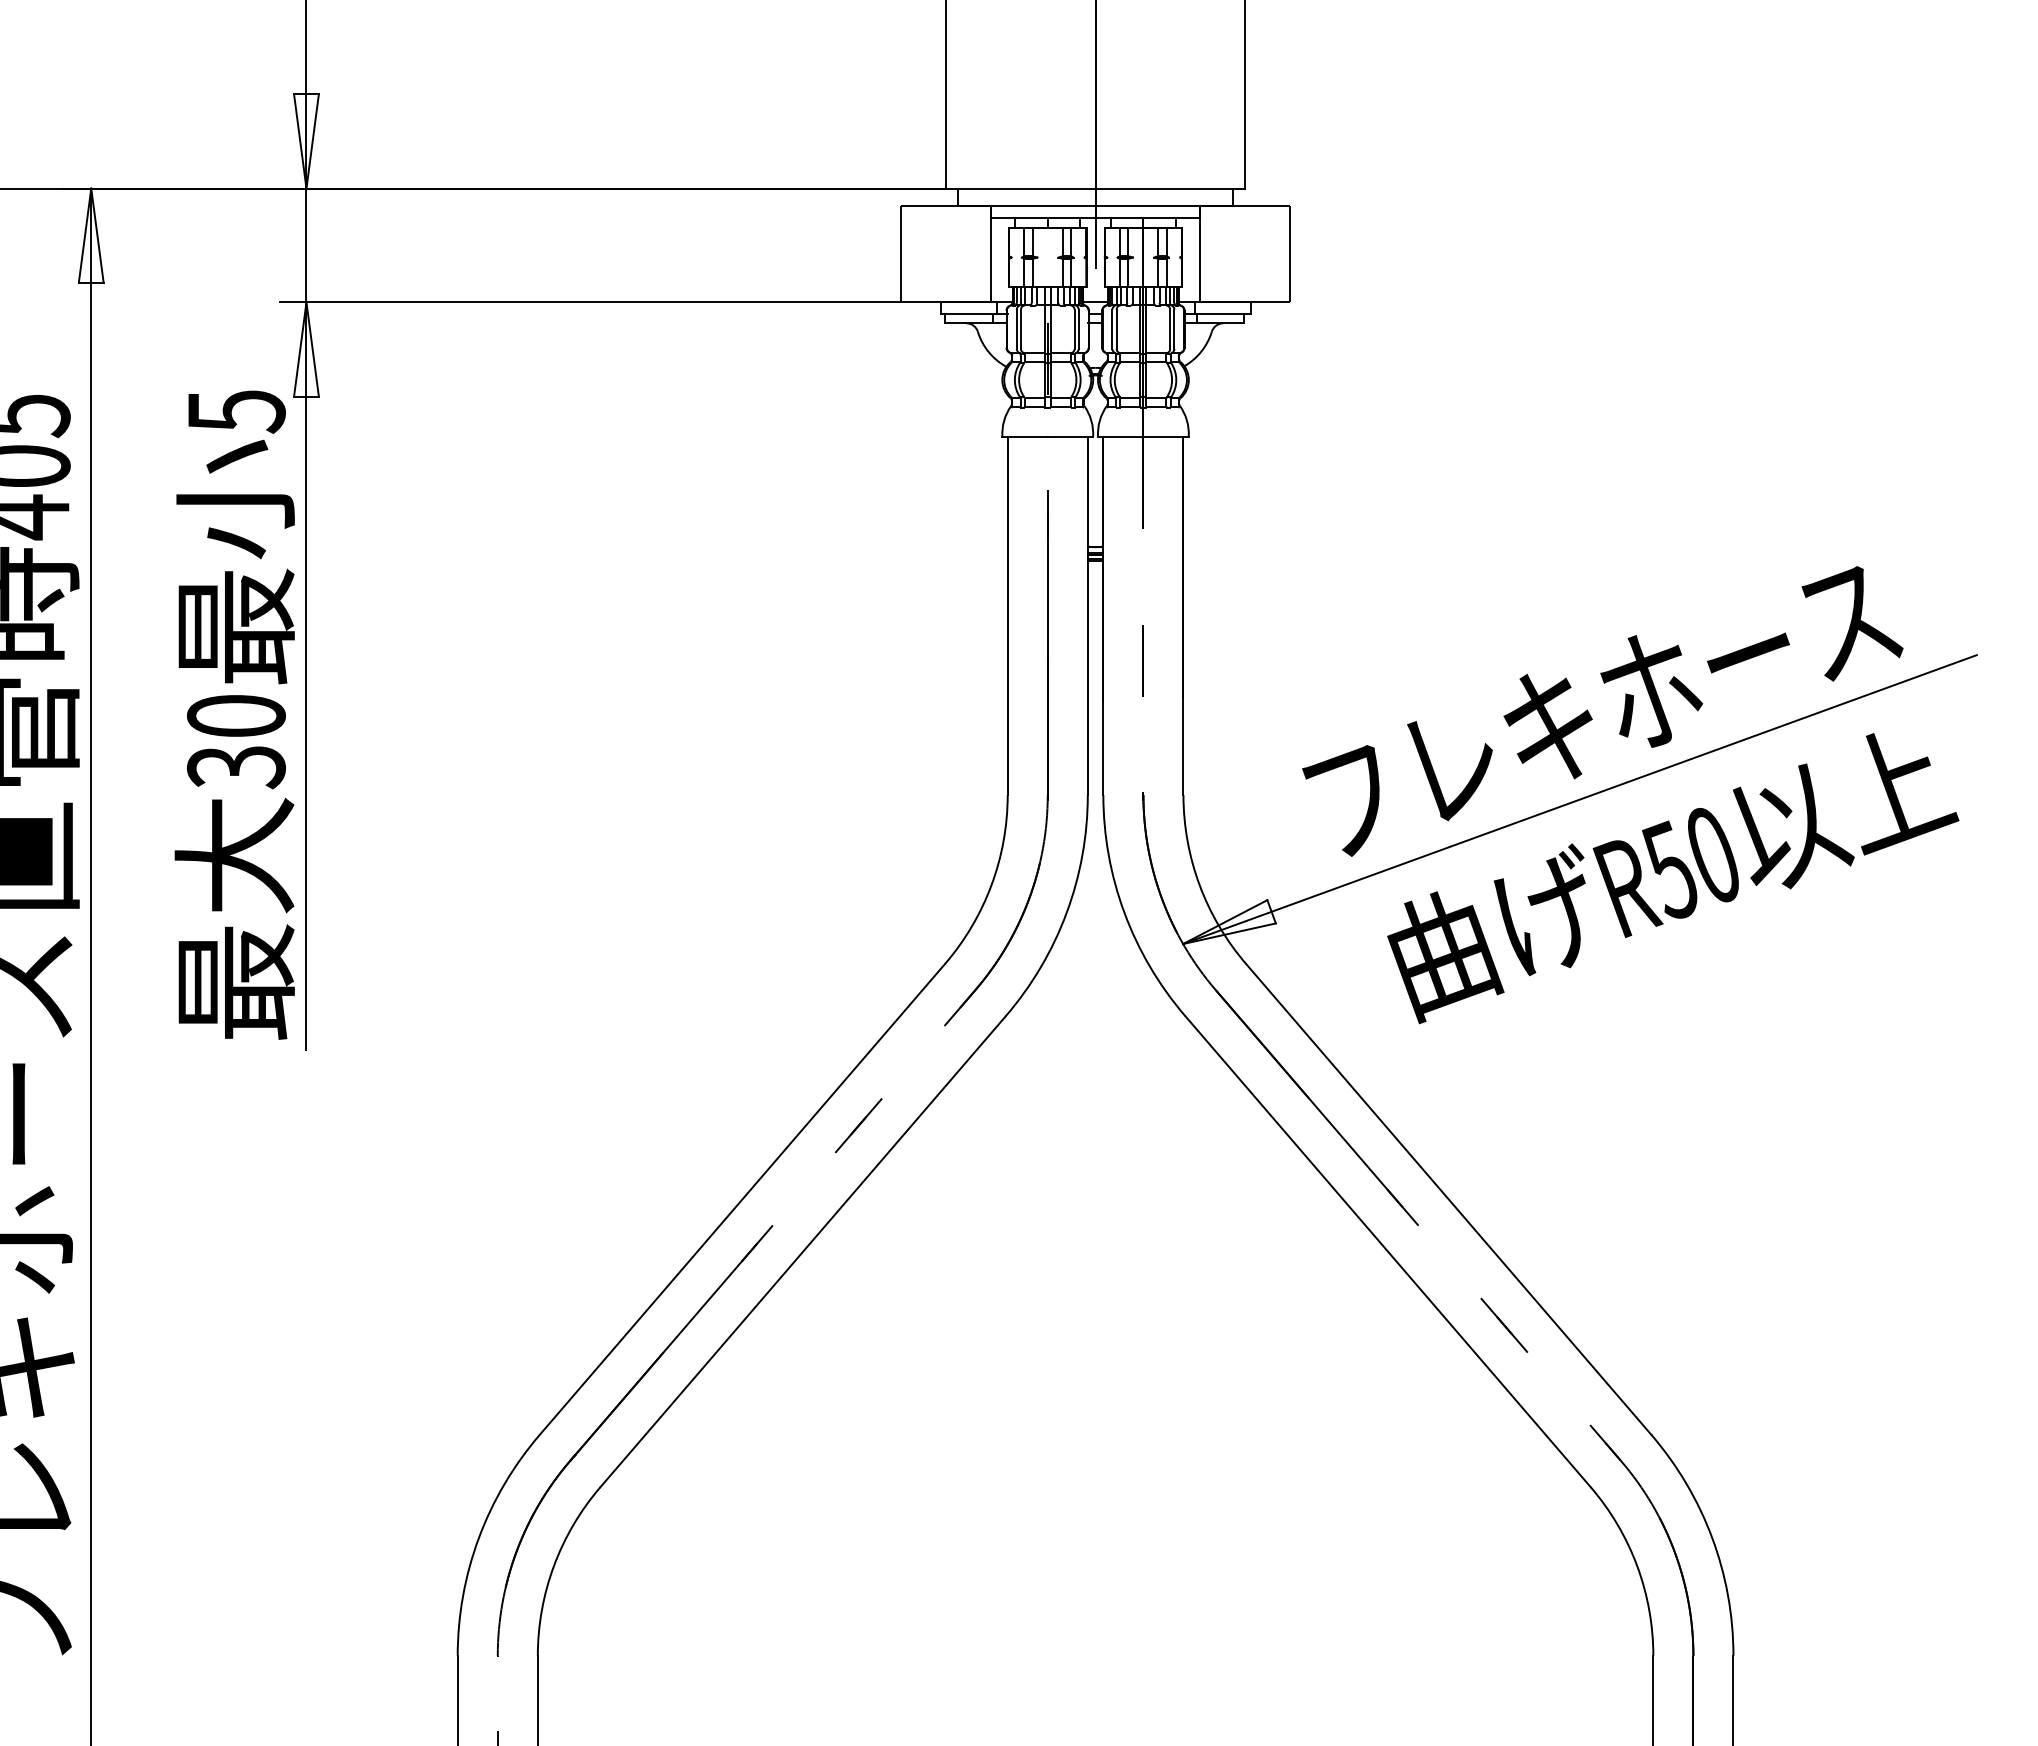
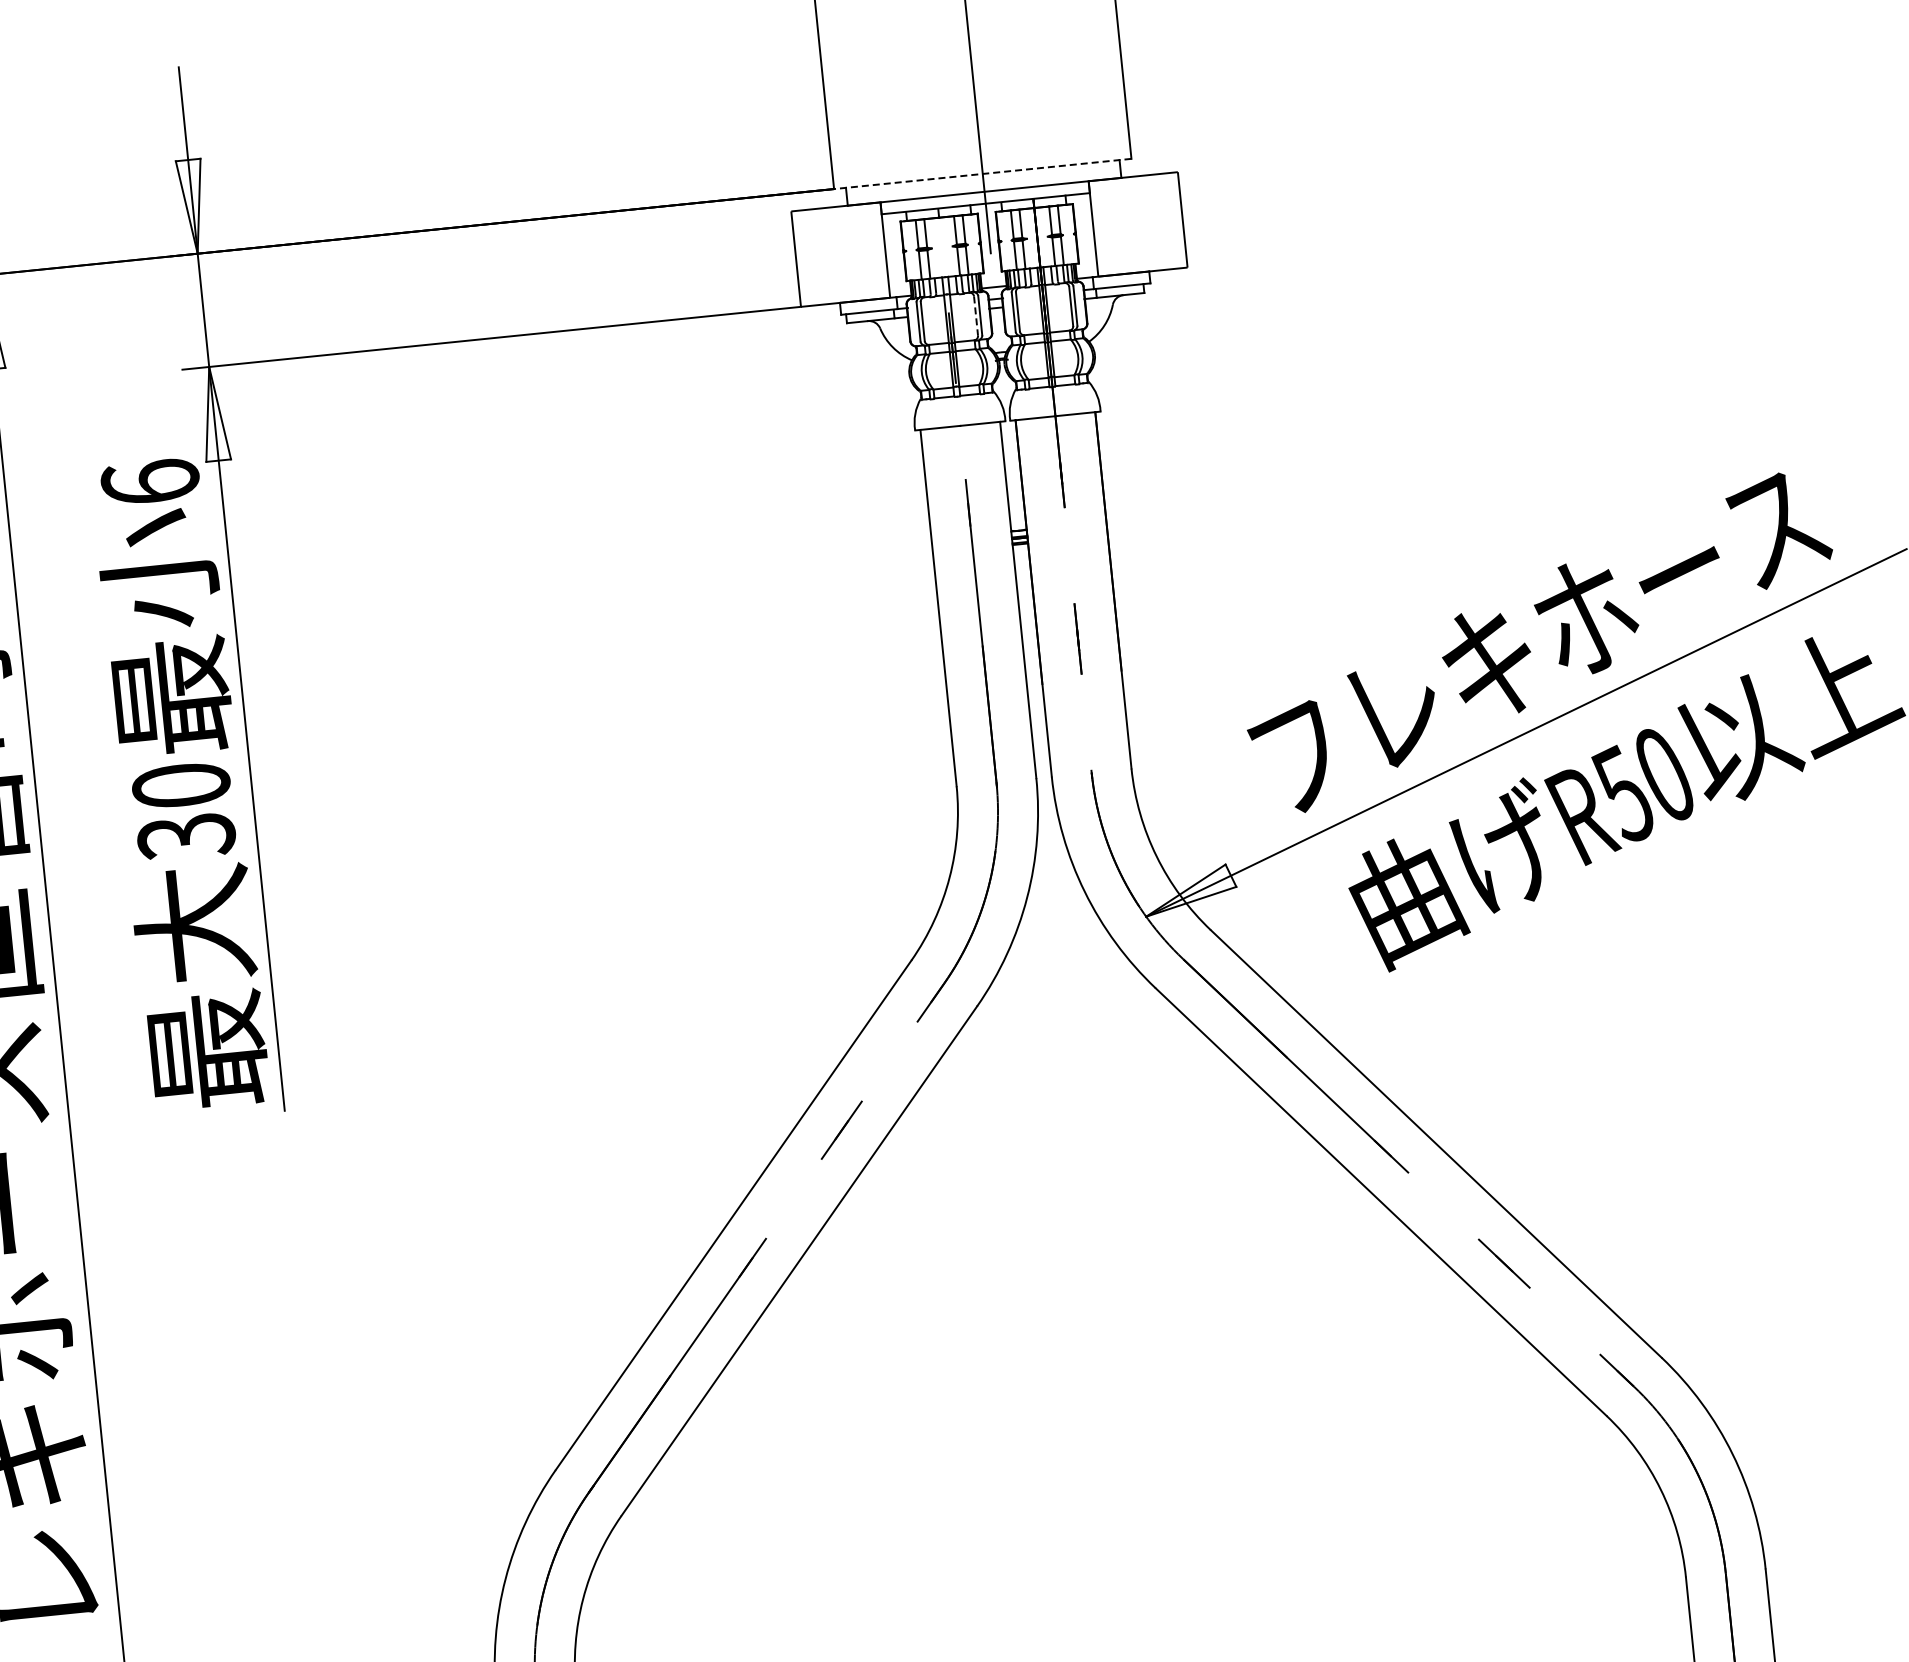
line: (1095, 188) -> (982, 173), solid -> dashed
line: (1074, 329) -> (976, 316), solid -> dashed
text: (236, 411) -> (150, 482), 5 -> 6

